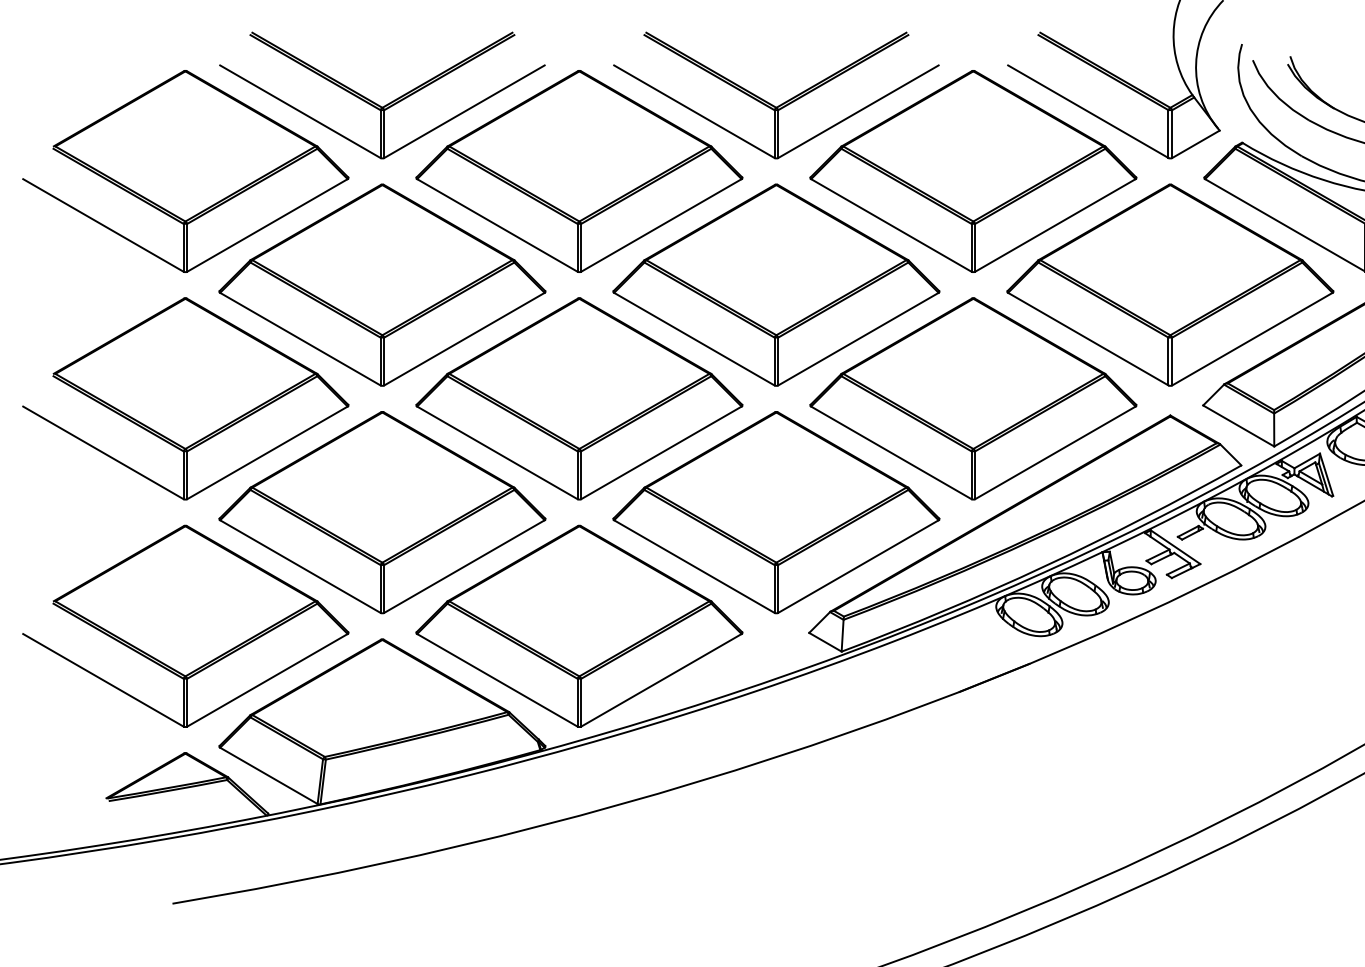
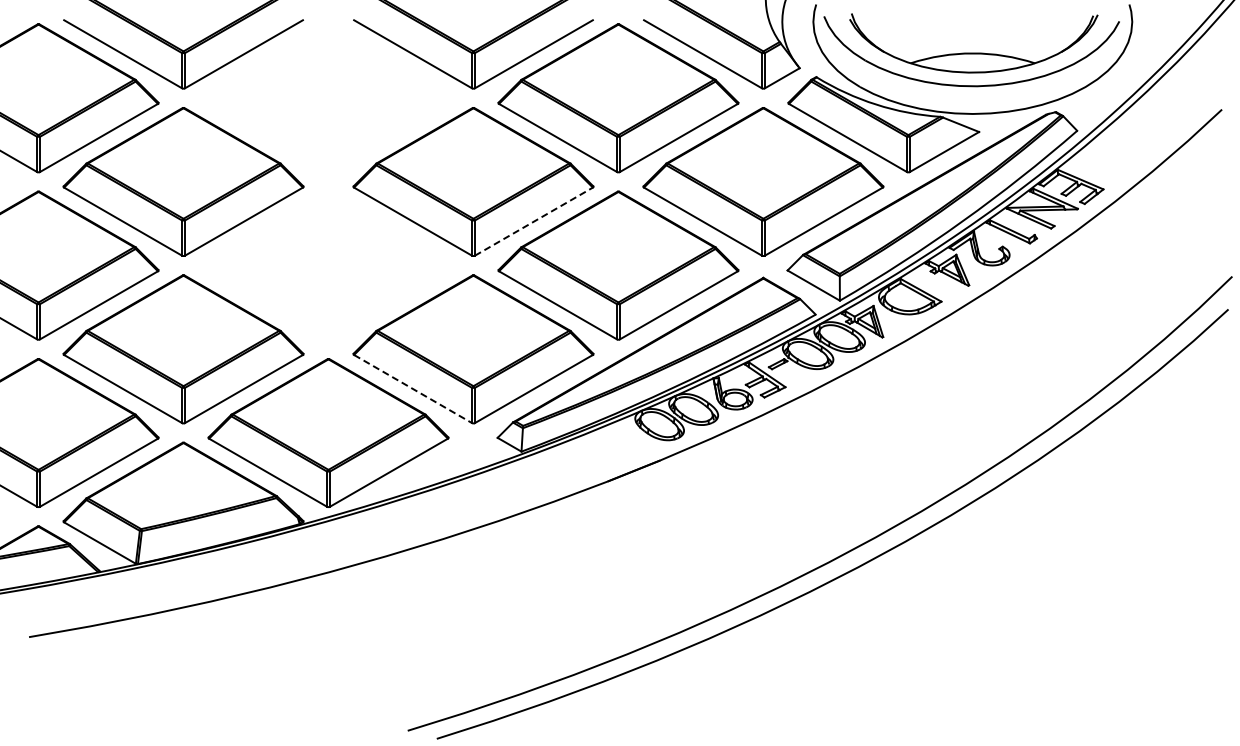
part: (579, 171) -> (328, 98), removed
line: (859, 338) -> (534, 221), solid -> dashed
part: (579, 398) -> (328, 265), removed
line: (694, 567) -> (413, 389), solid -> dashed

